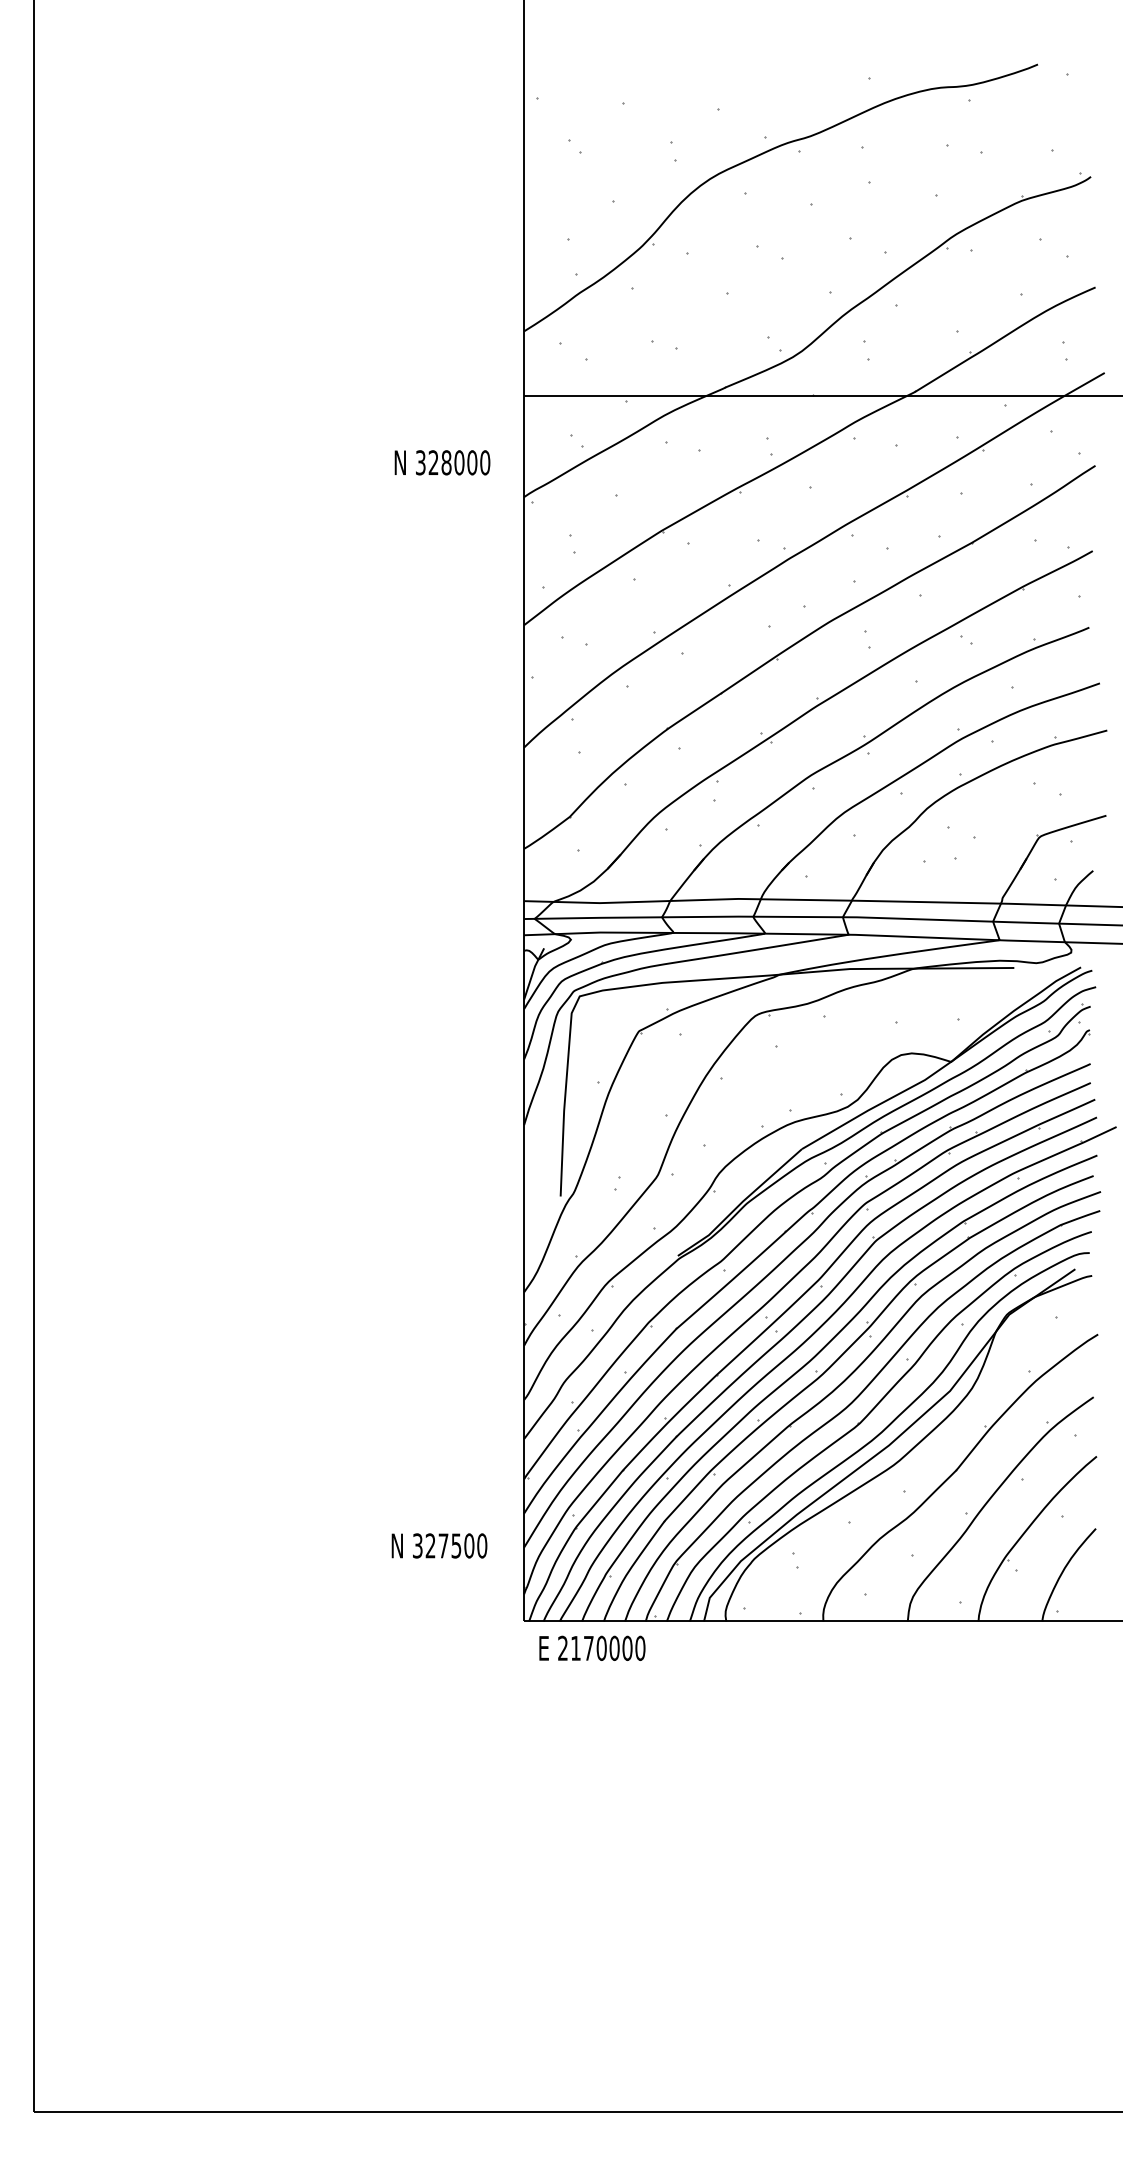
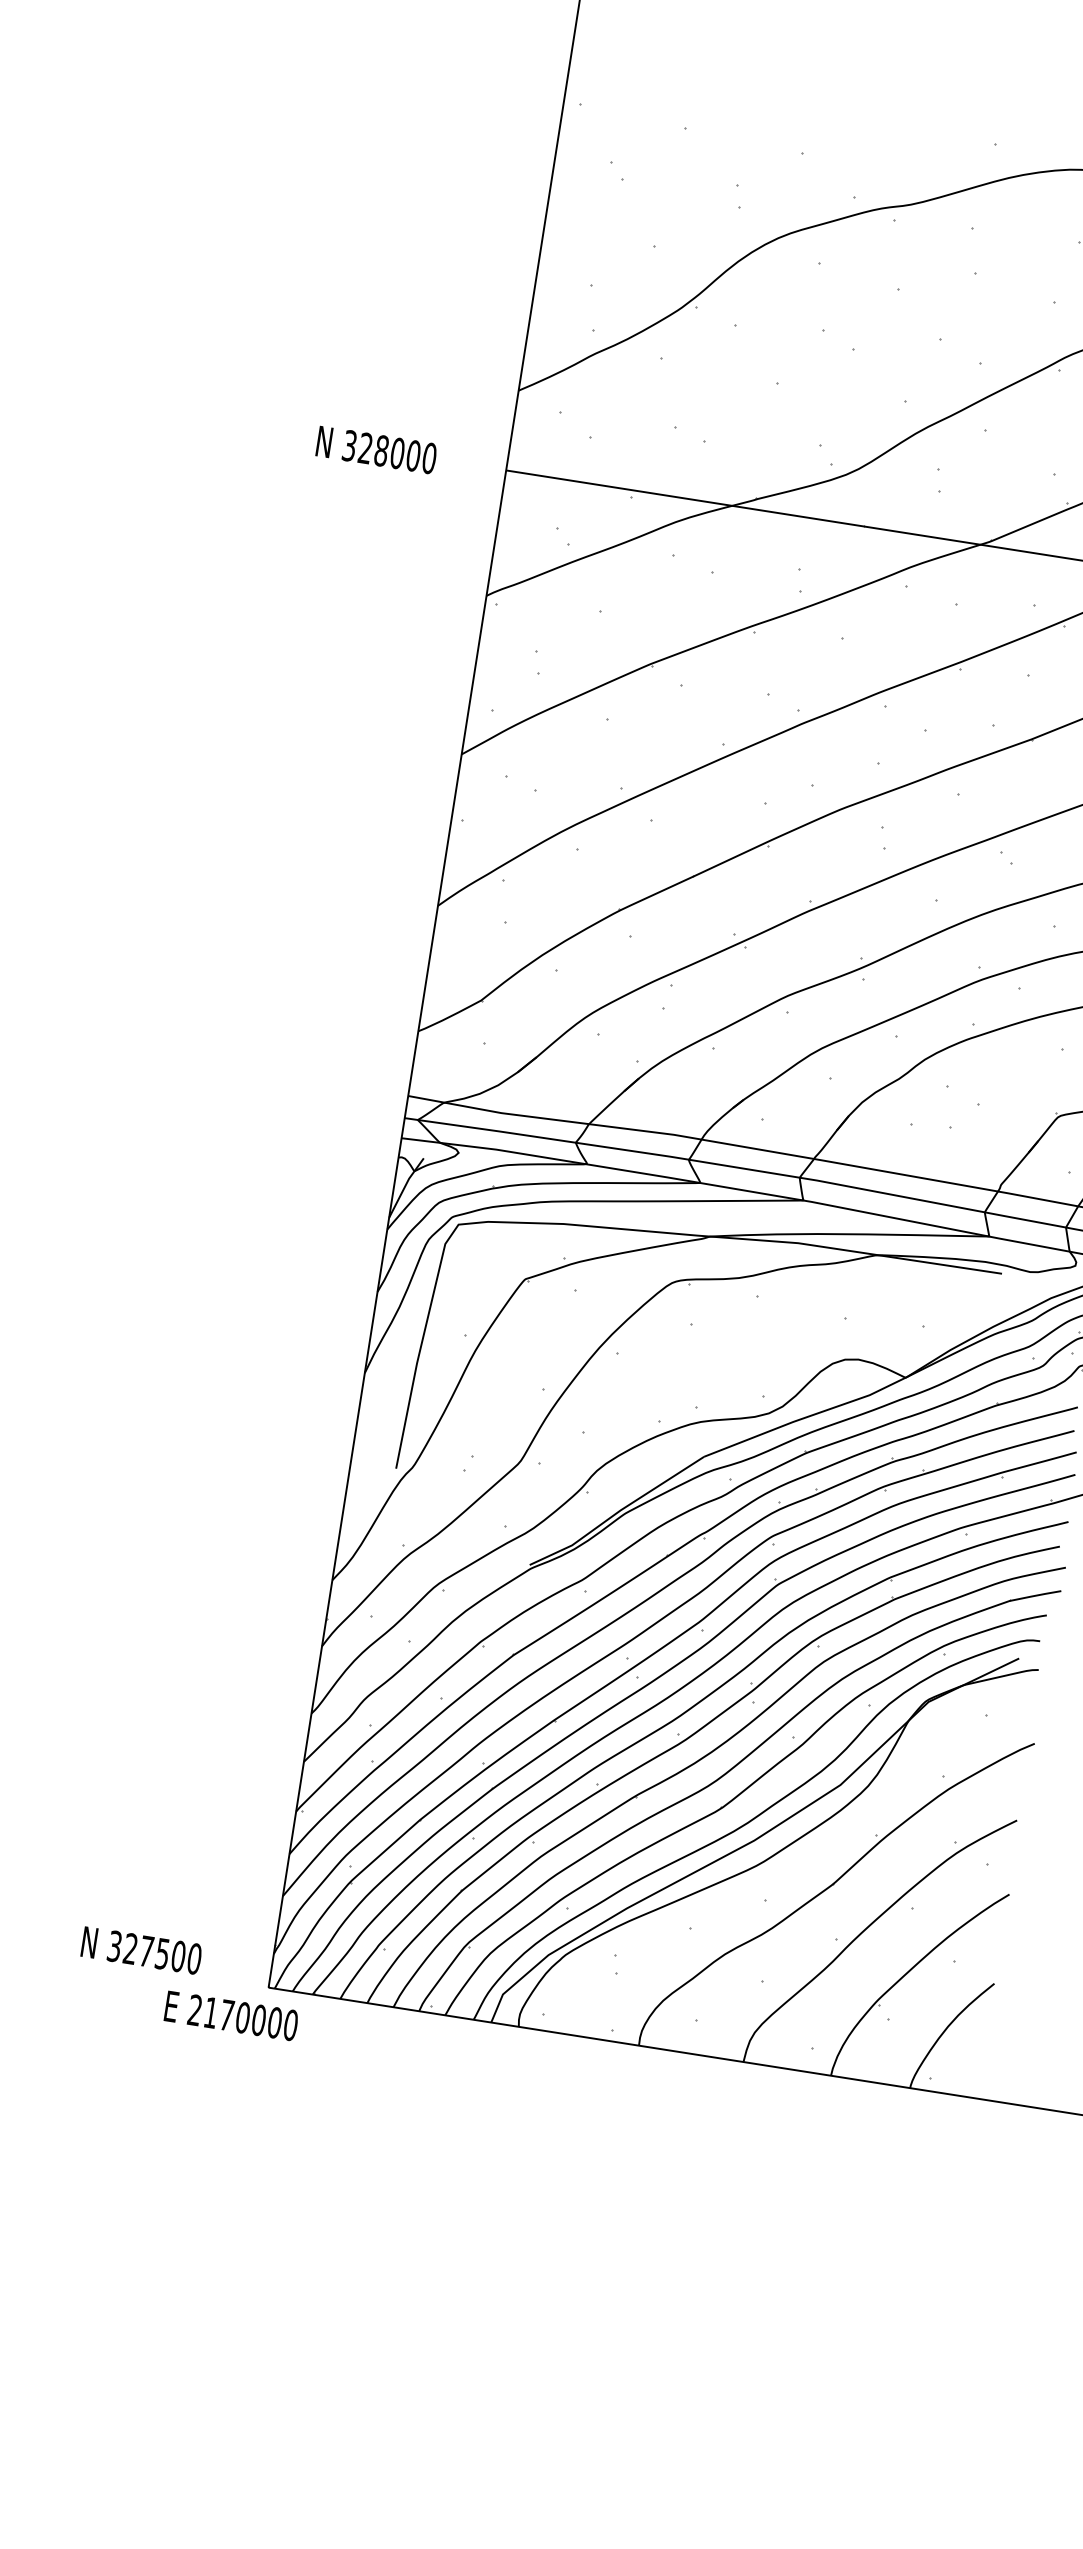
text: (442, 462) -> (376, 449), moved
text: (439, 1545) -> (141, 1950), moved
text: (592, 1647) -> (231, 2014), moved

